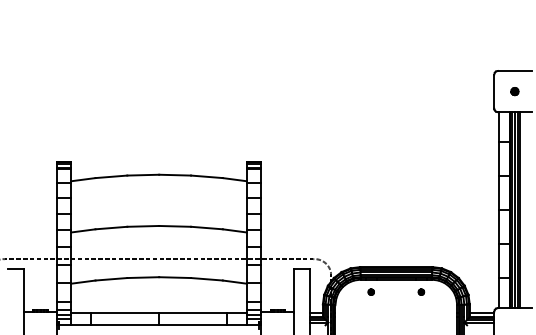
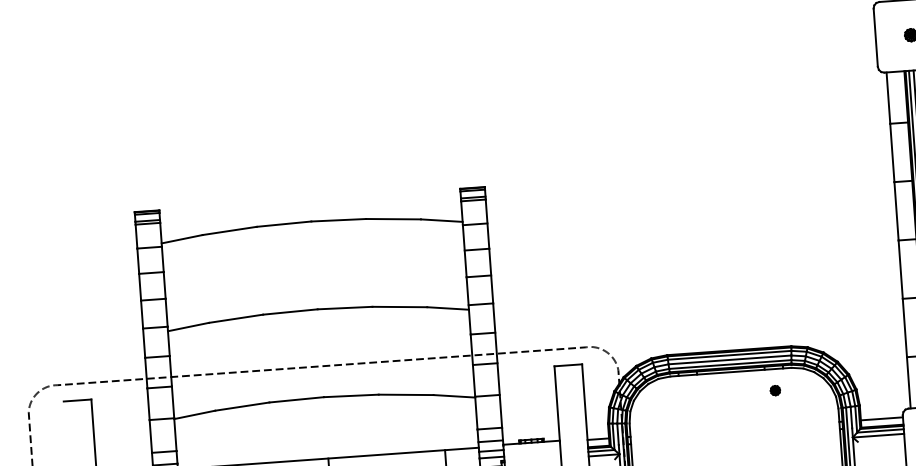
part: (370, 291) -> (688, 395), removed

